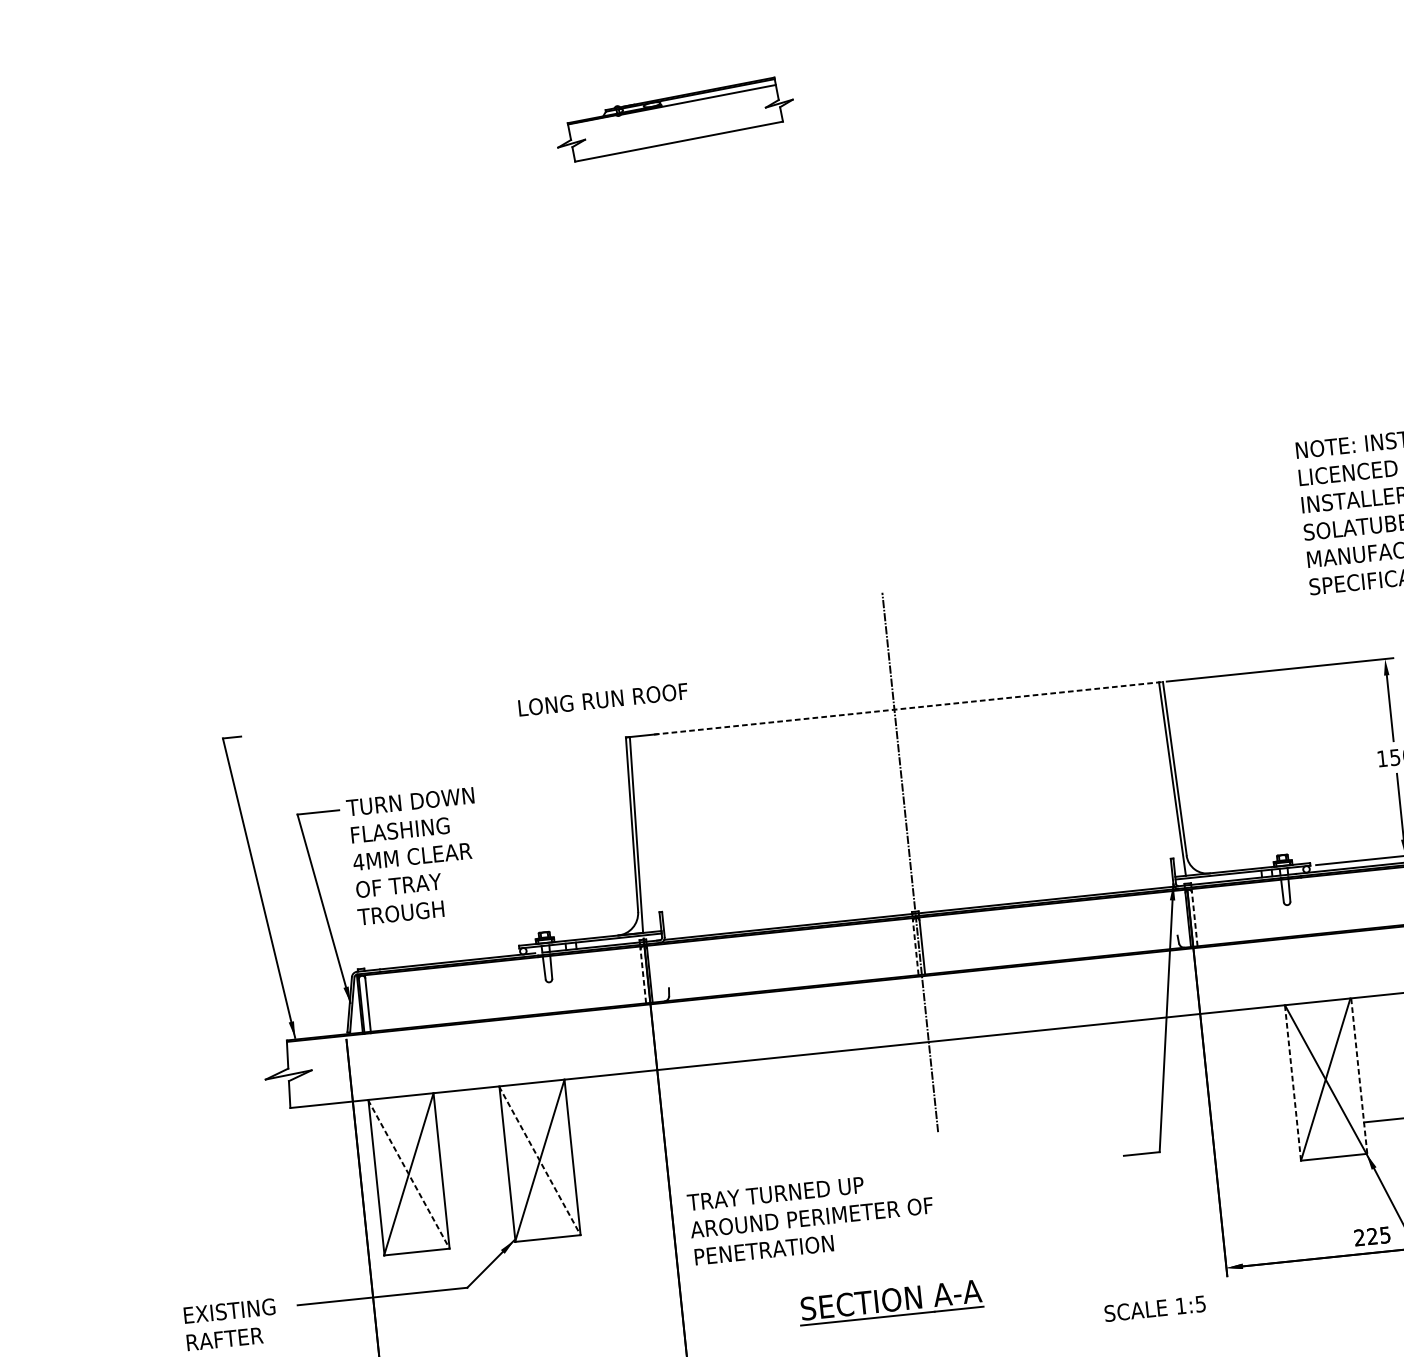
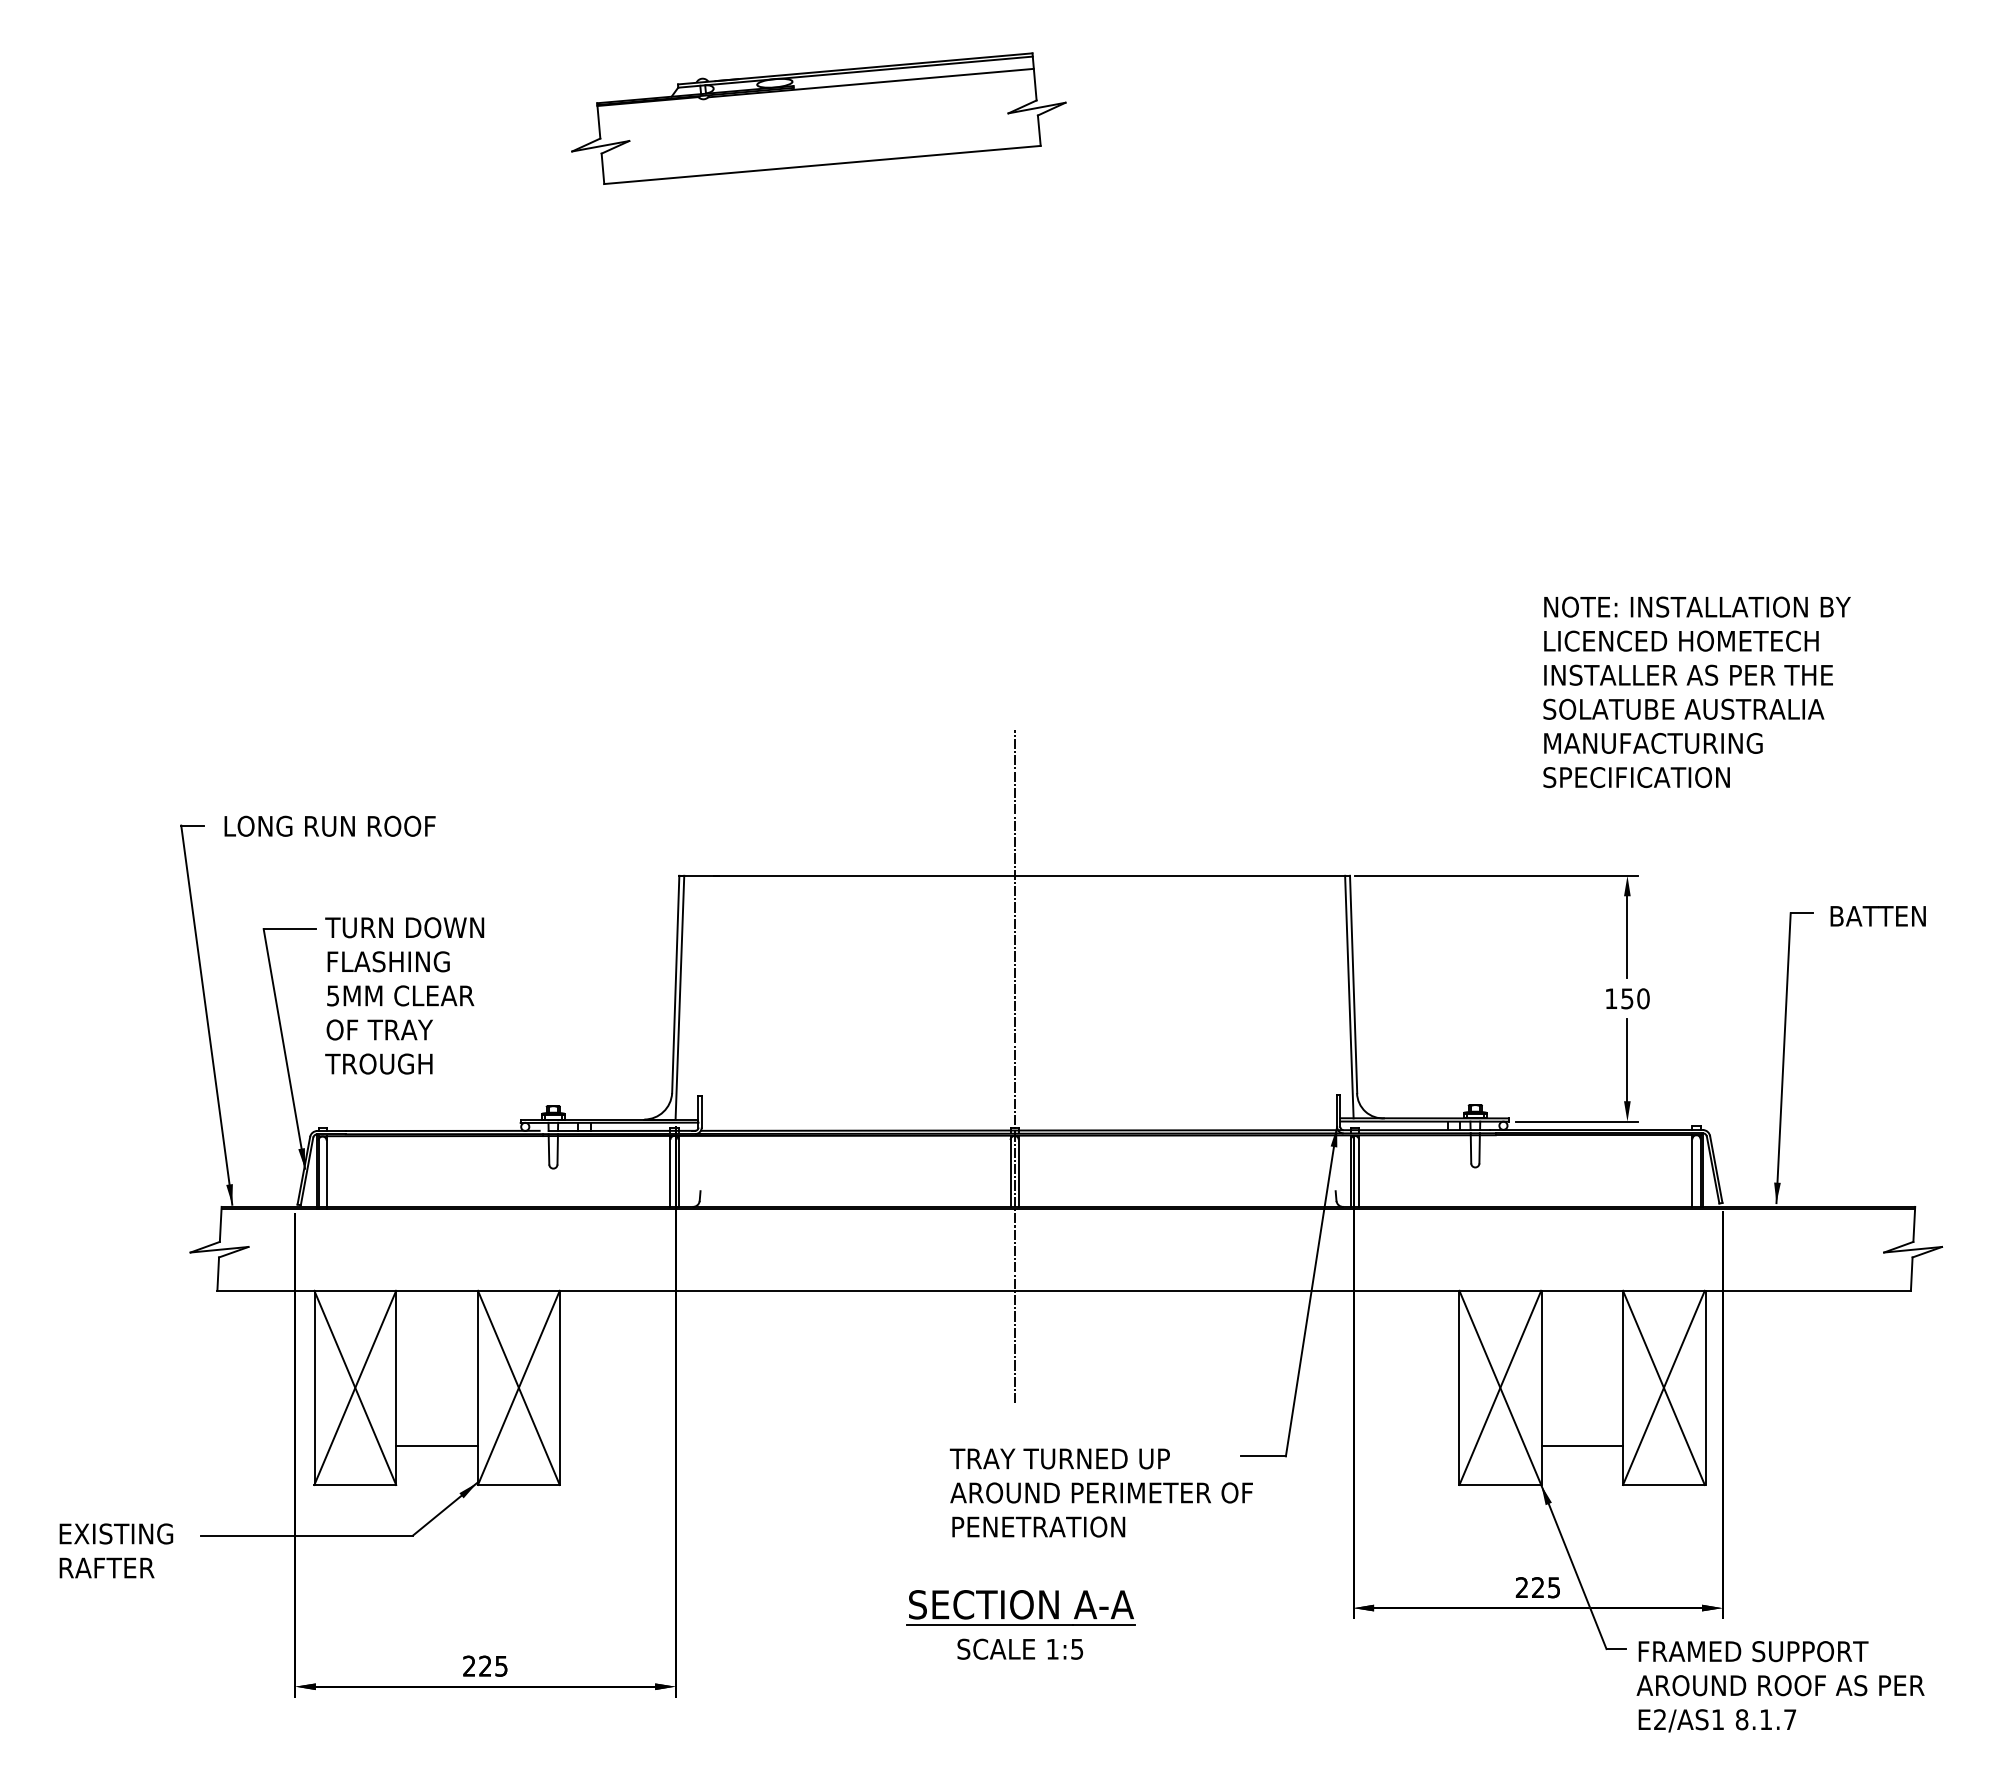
part: (674, 119) -> (818, 118), size x1.67
text: (602, 699) -> (329, 825), moved
line: (908, 707) -> (1032, 875), dashed -> solid
text: (358, 862) -> (332, 995), 4MM -> 5MM
line: (1195, 917) -> (1359, 1171), dashed -> solid
line: (915, 946) -> (1010, 1171), dashed -> solid
line: (643, 974) -> (670, 1171), dashed -> solid
line: (1359, 1075) -> (1542, 1387), dashed -> solid
line: (1292, 1082) -> (1459, 1387), dashed -> solid
line: (540, 1161) -> (519, 1388), dashed -> solid
line: (409, 1174) -> (355, 1388), dashed -> solid
line: (478, 1213) -> (436, 1445), added
text: (810, 1217) -> (1100, 1492), moved
part: (890, 1302) -> (1020, 1607), moved
text: (1154, 1308) -> (1019, 1648), moved

